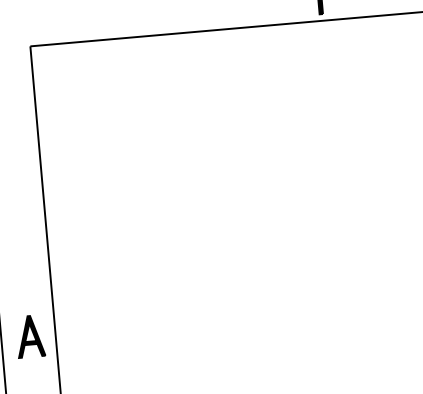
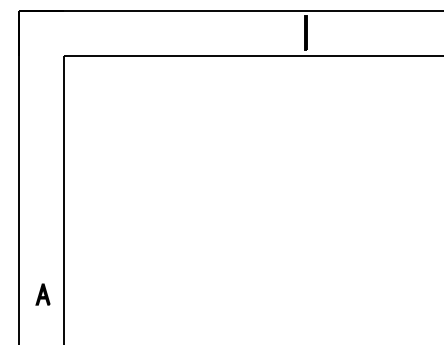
part: (29, 336) -> (42, 294), size x0.6

